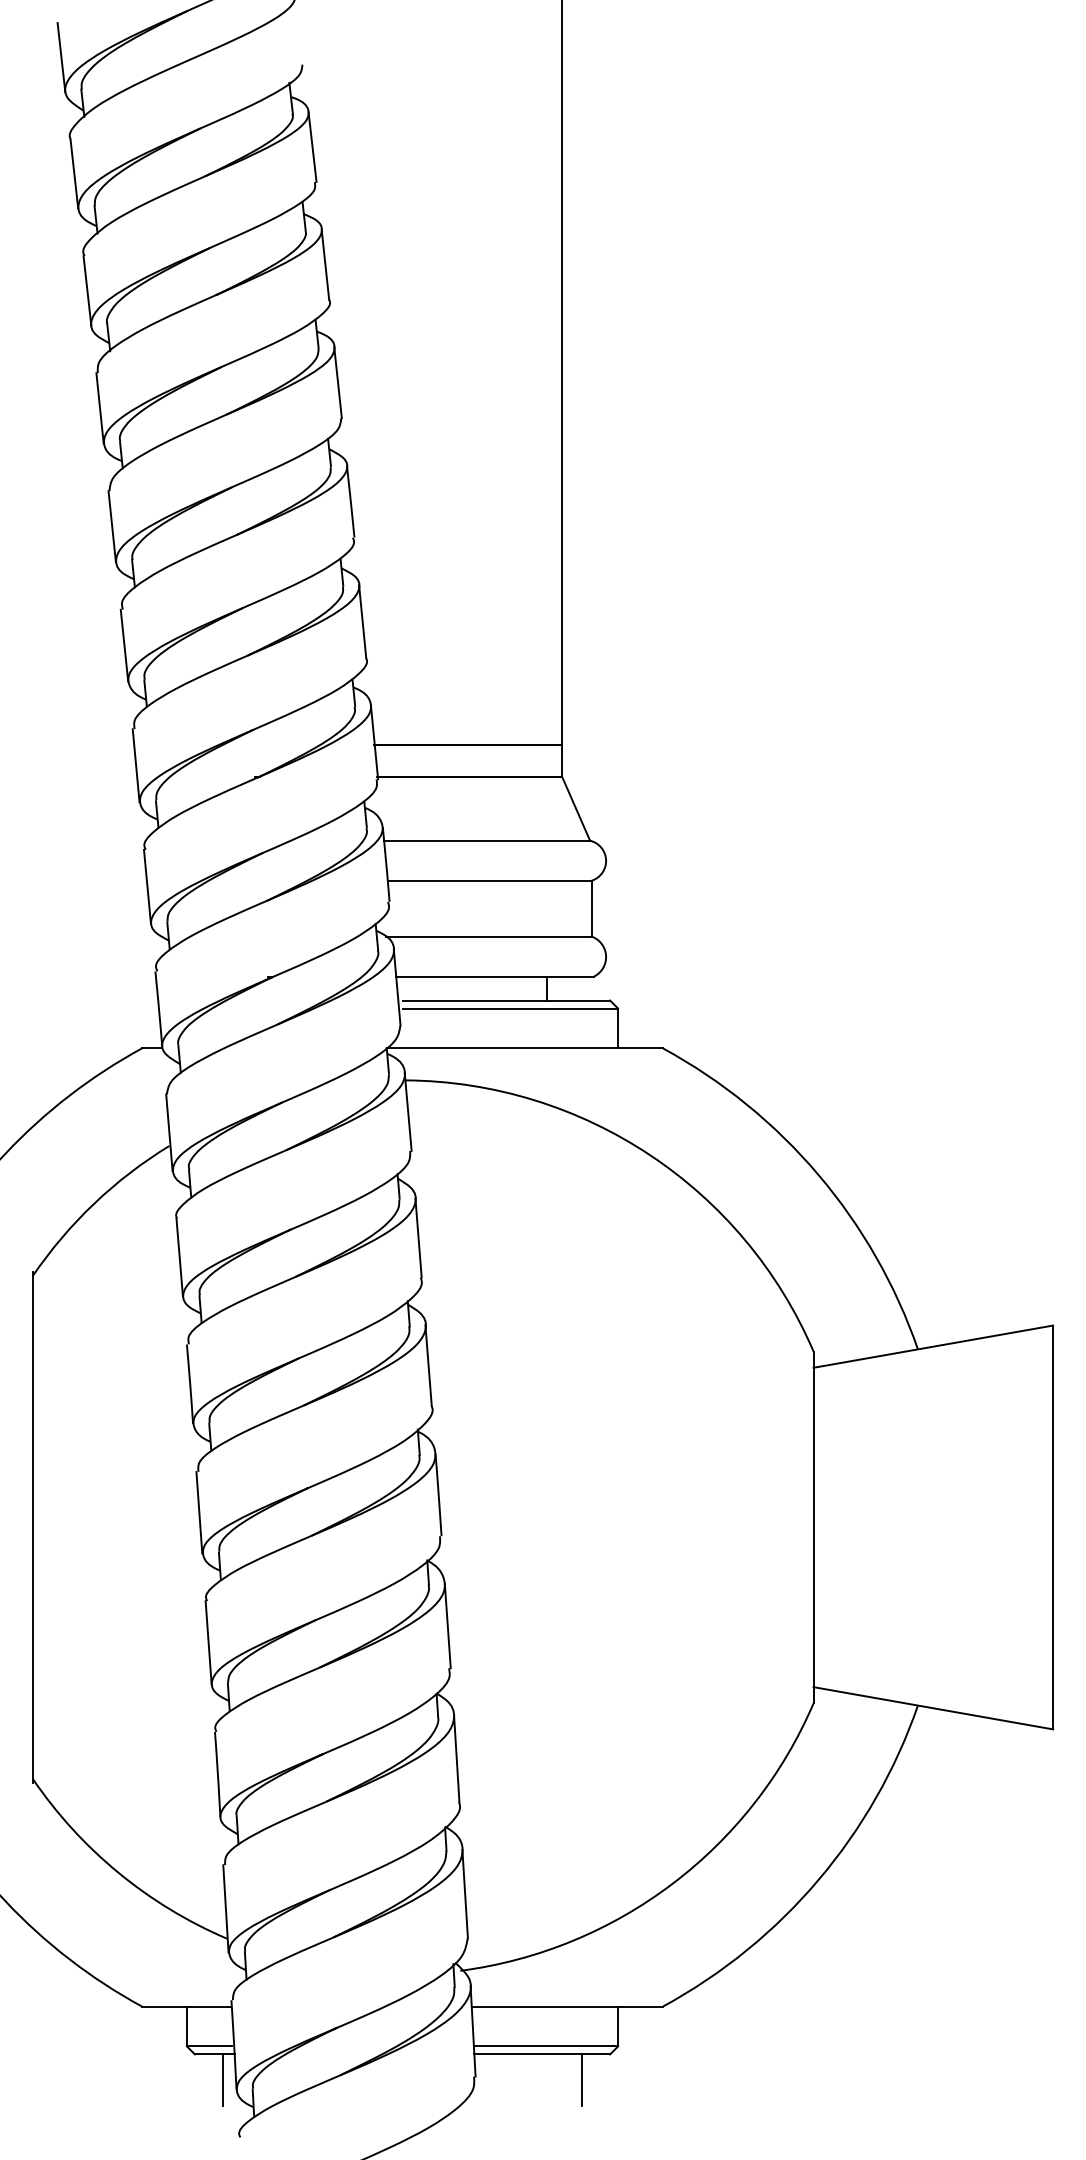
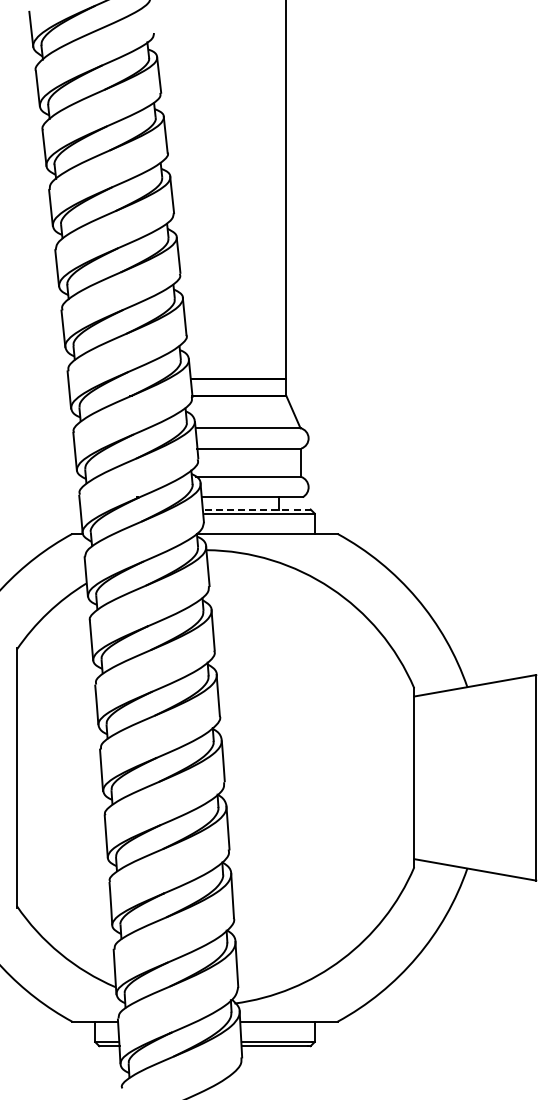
line: (505, 1000) -> (257, 509), solid -> dashed
line: (222, 2080) -> (113, 1059), removed
line: (582, 2080) -> (296, 1059), removed

